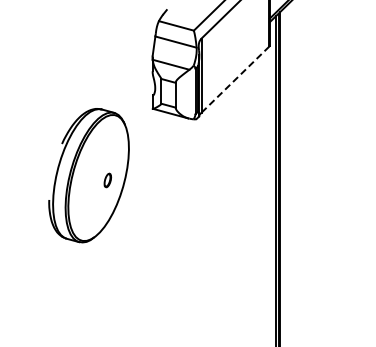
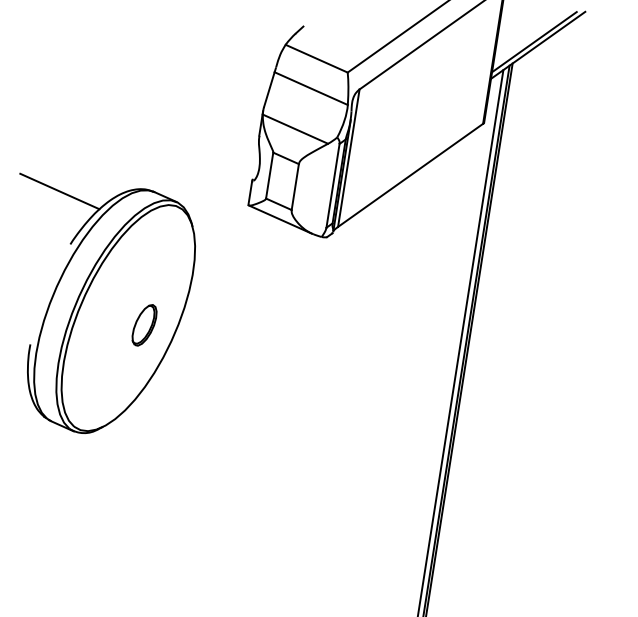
line: (235, 79) -> (410, 175), dashed -> solid
line: (51, 116) -> (58, 190), added
part: (107, 180) -> (144, 325), size x1.67

